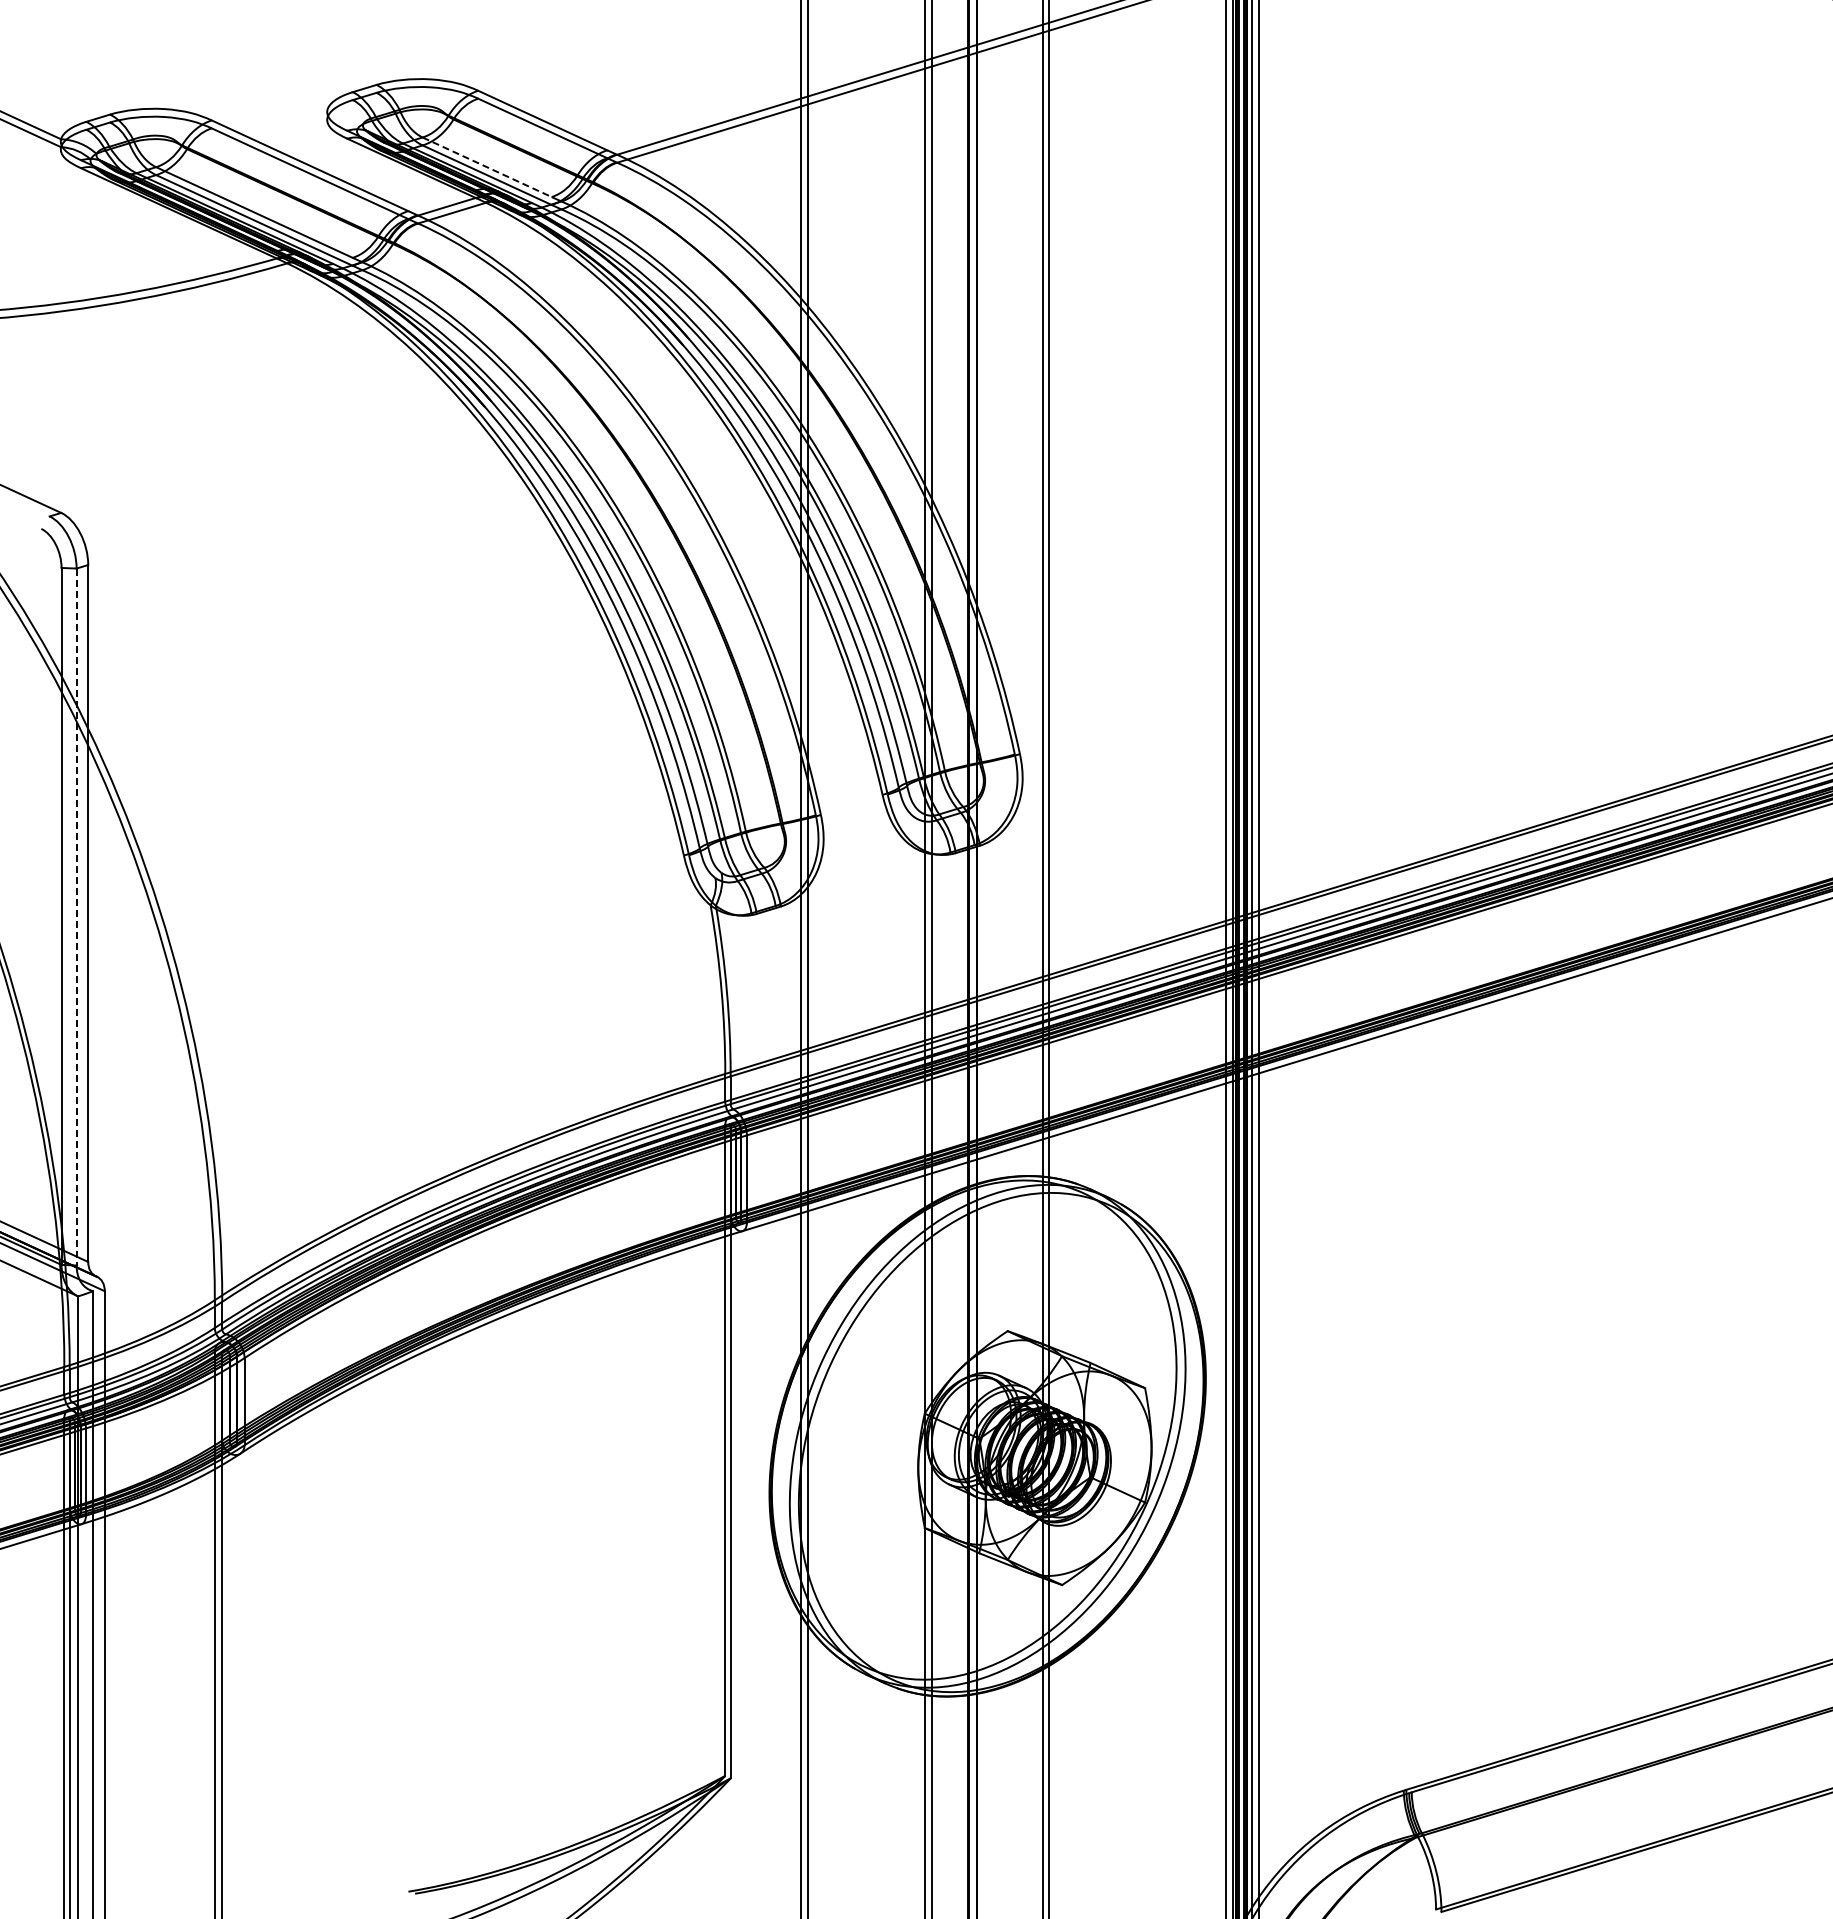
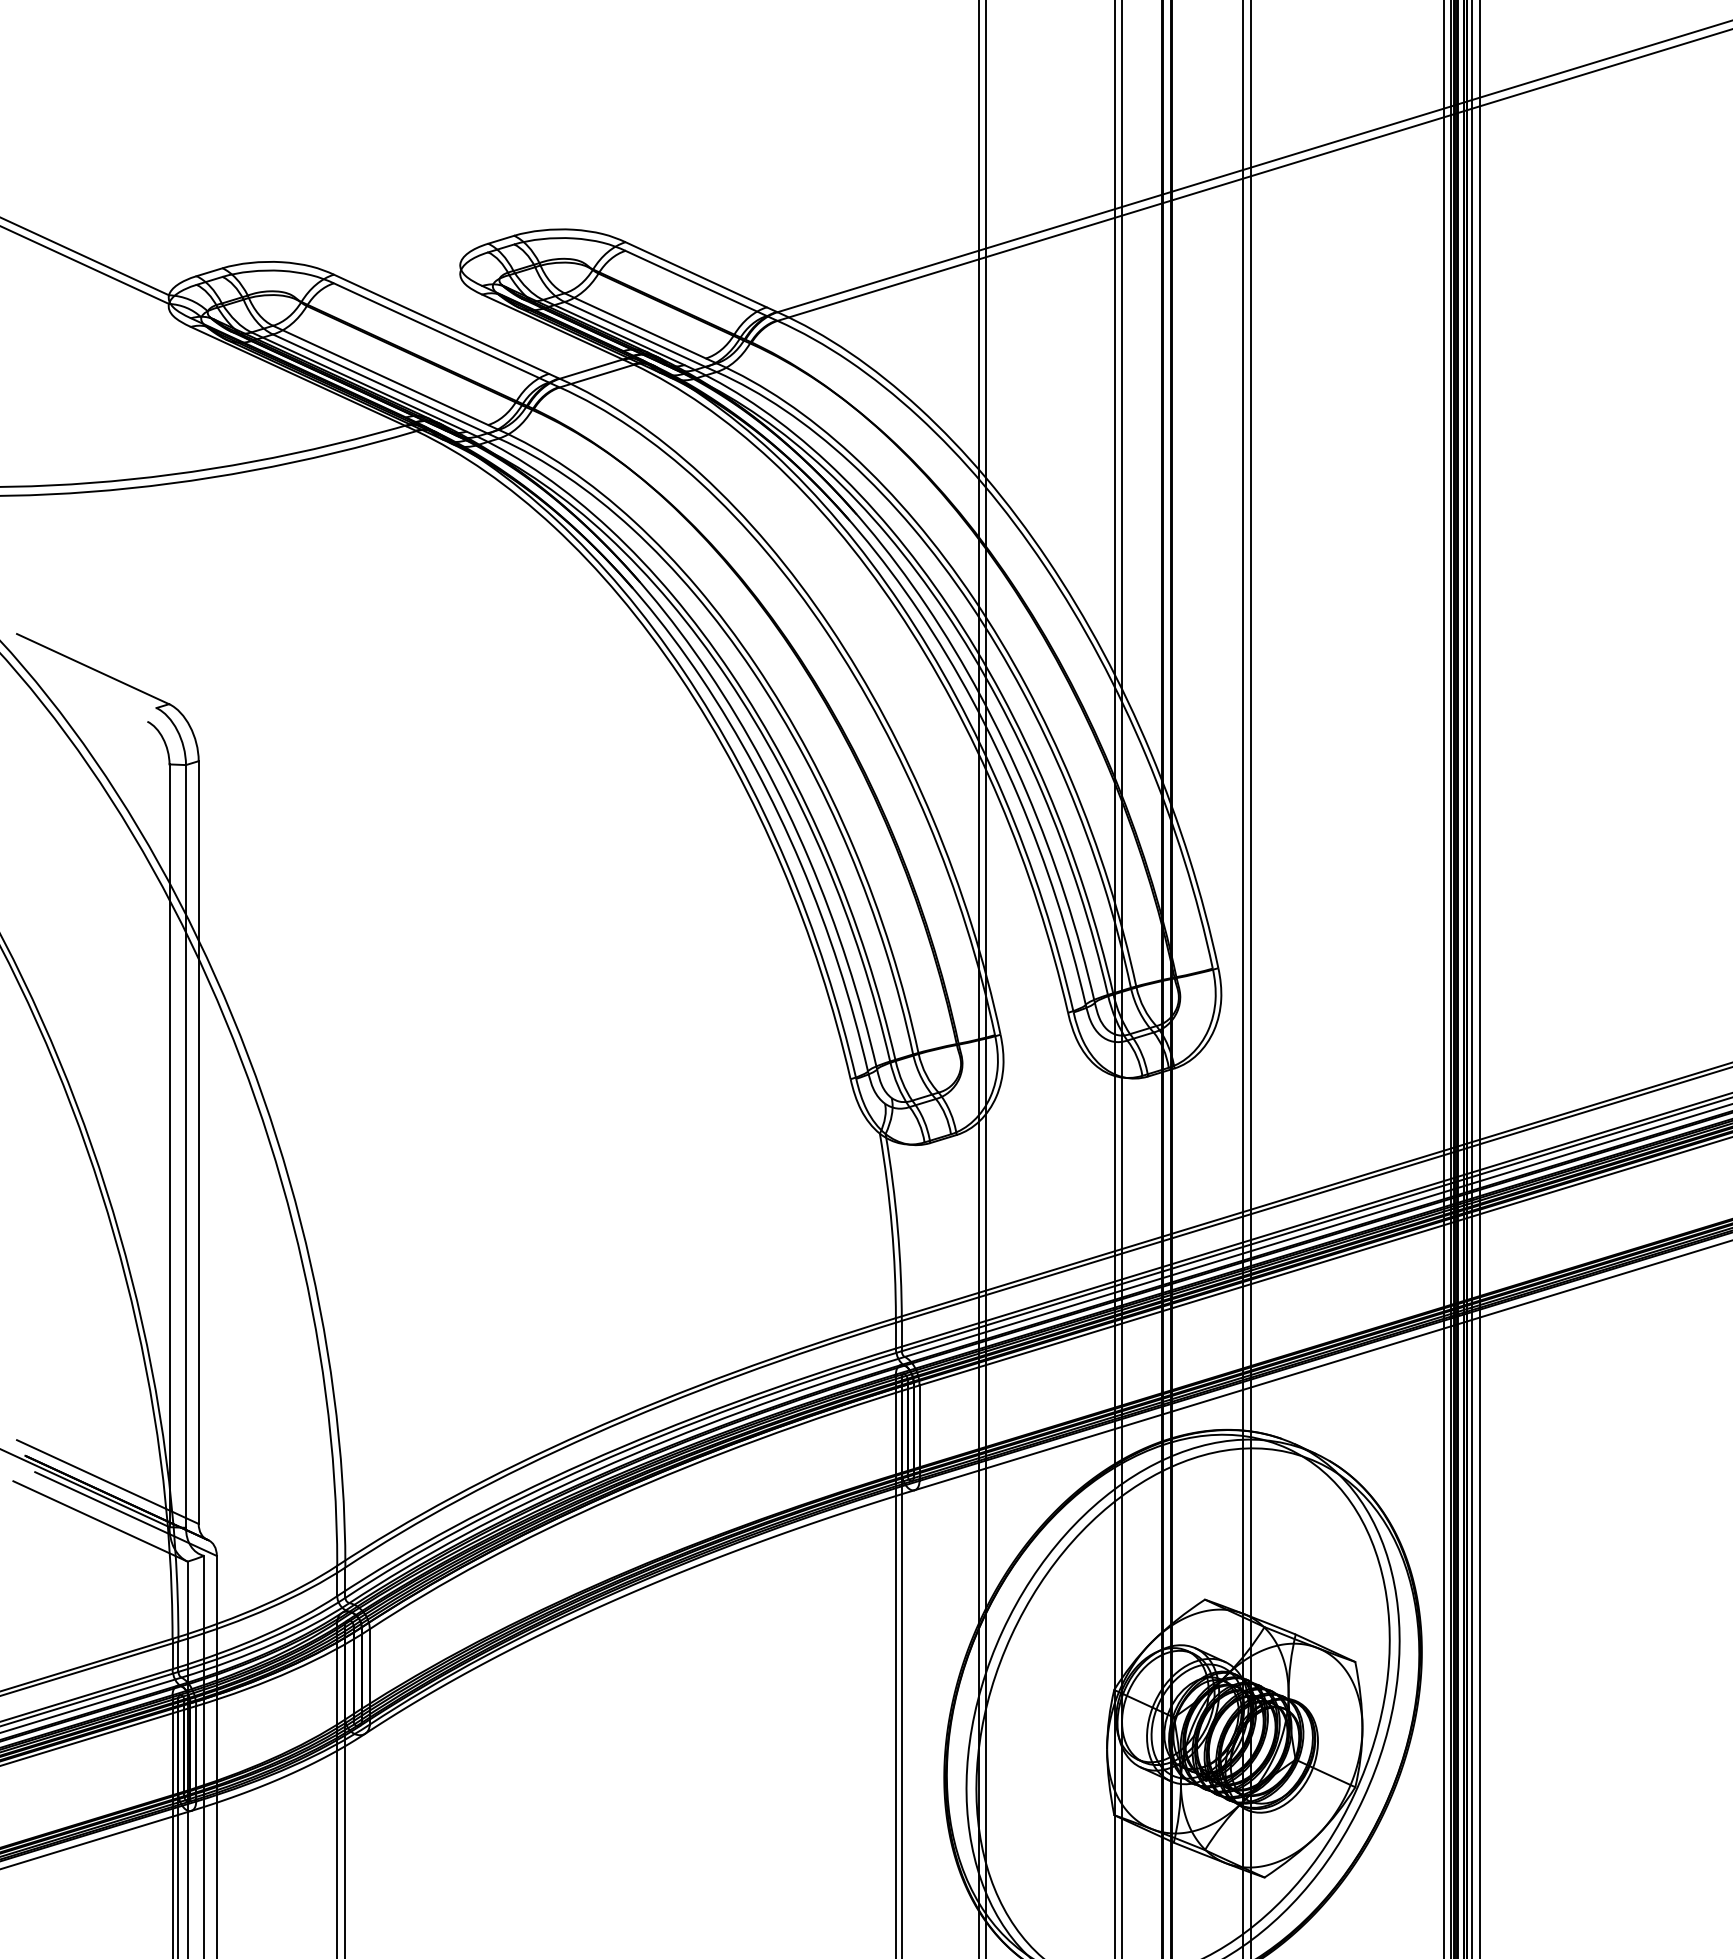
line: (487, 167) -> (635, 326), dashed -> solid
line: (76, 917) -> (185, 1146), dashed -> solid

